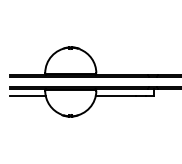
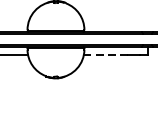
line: (115, 95) -> (105, 54), solid -> dashed

